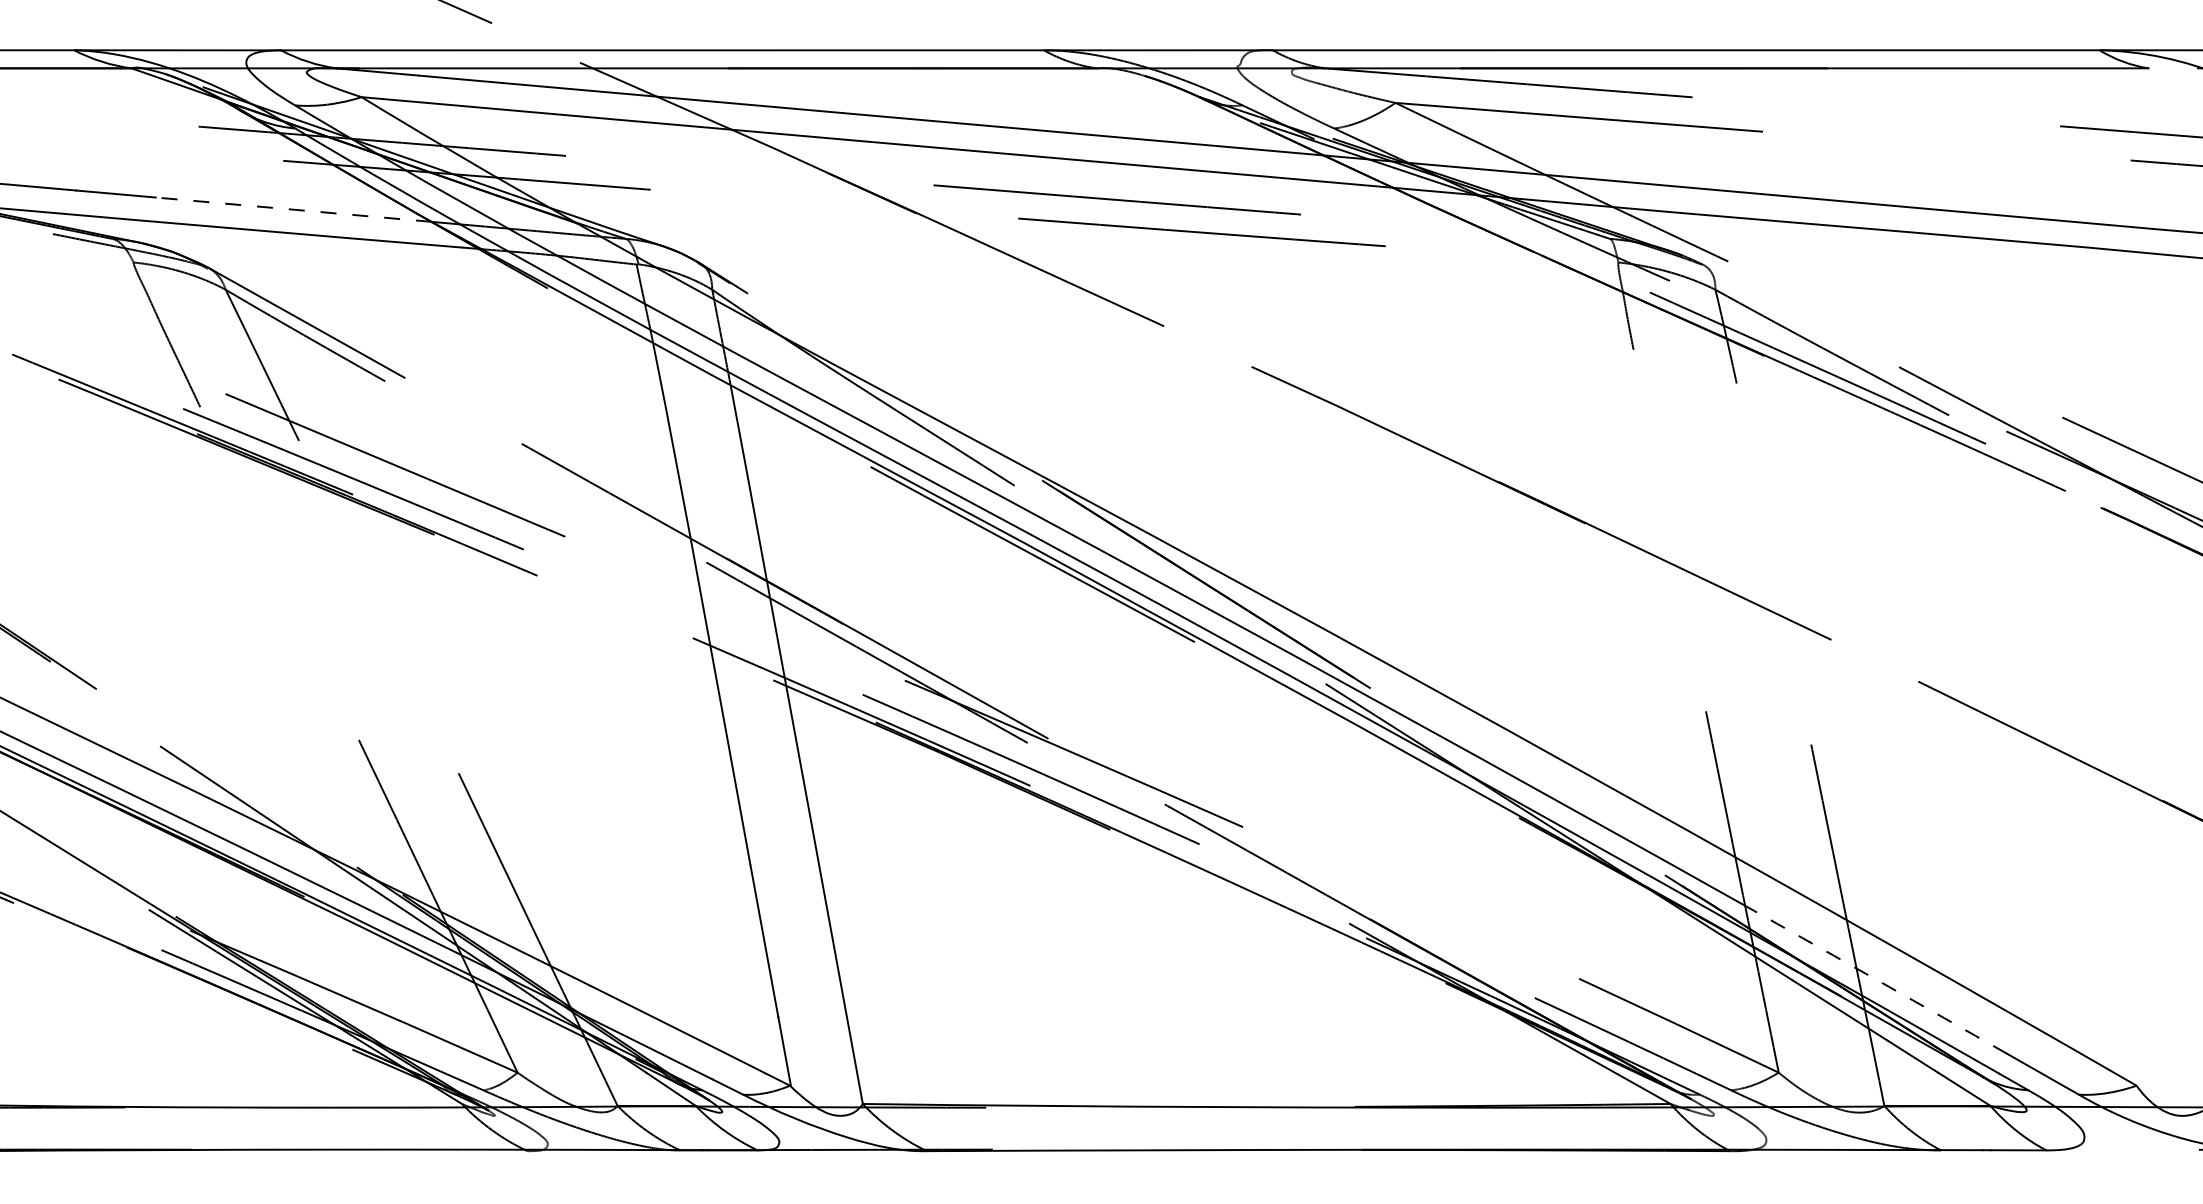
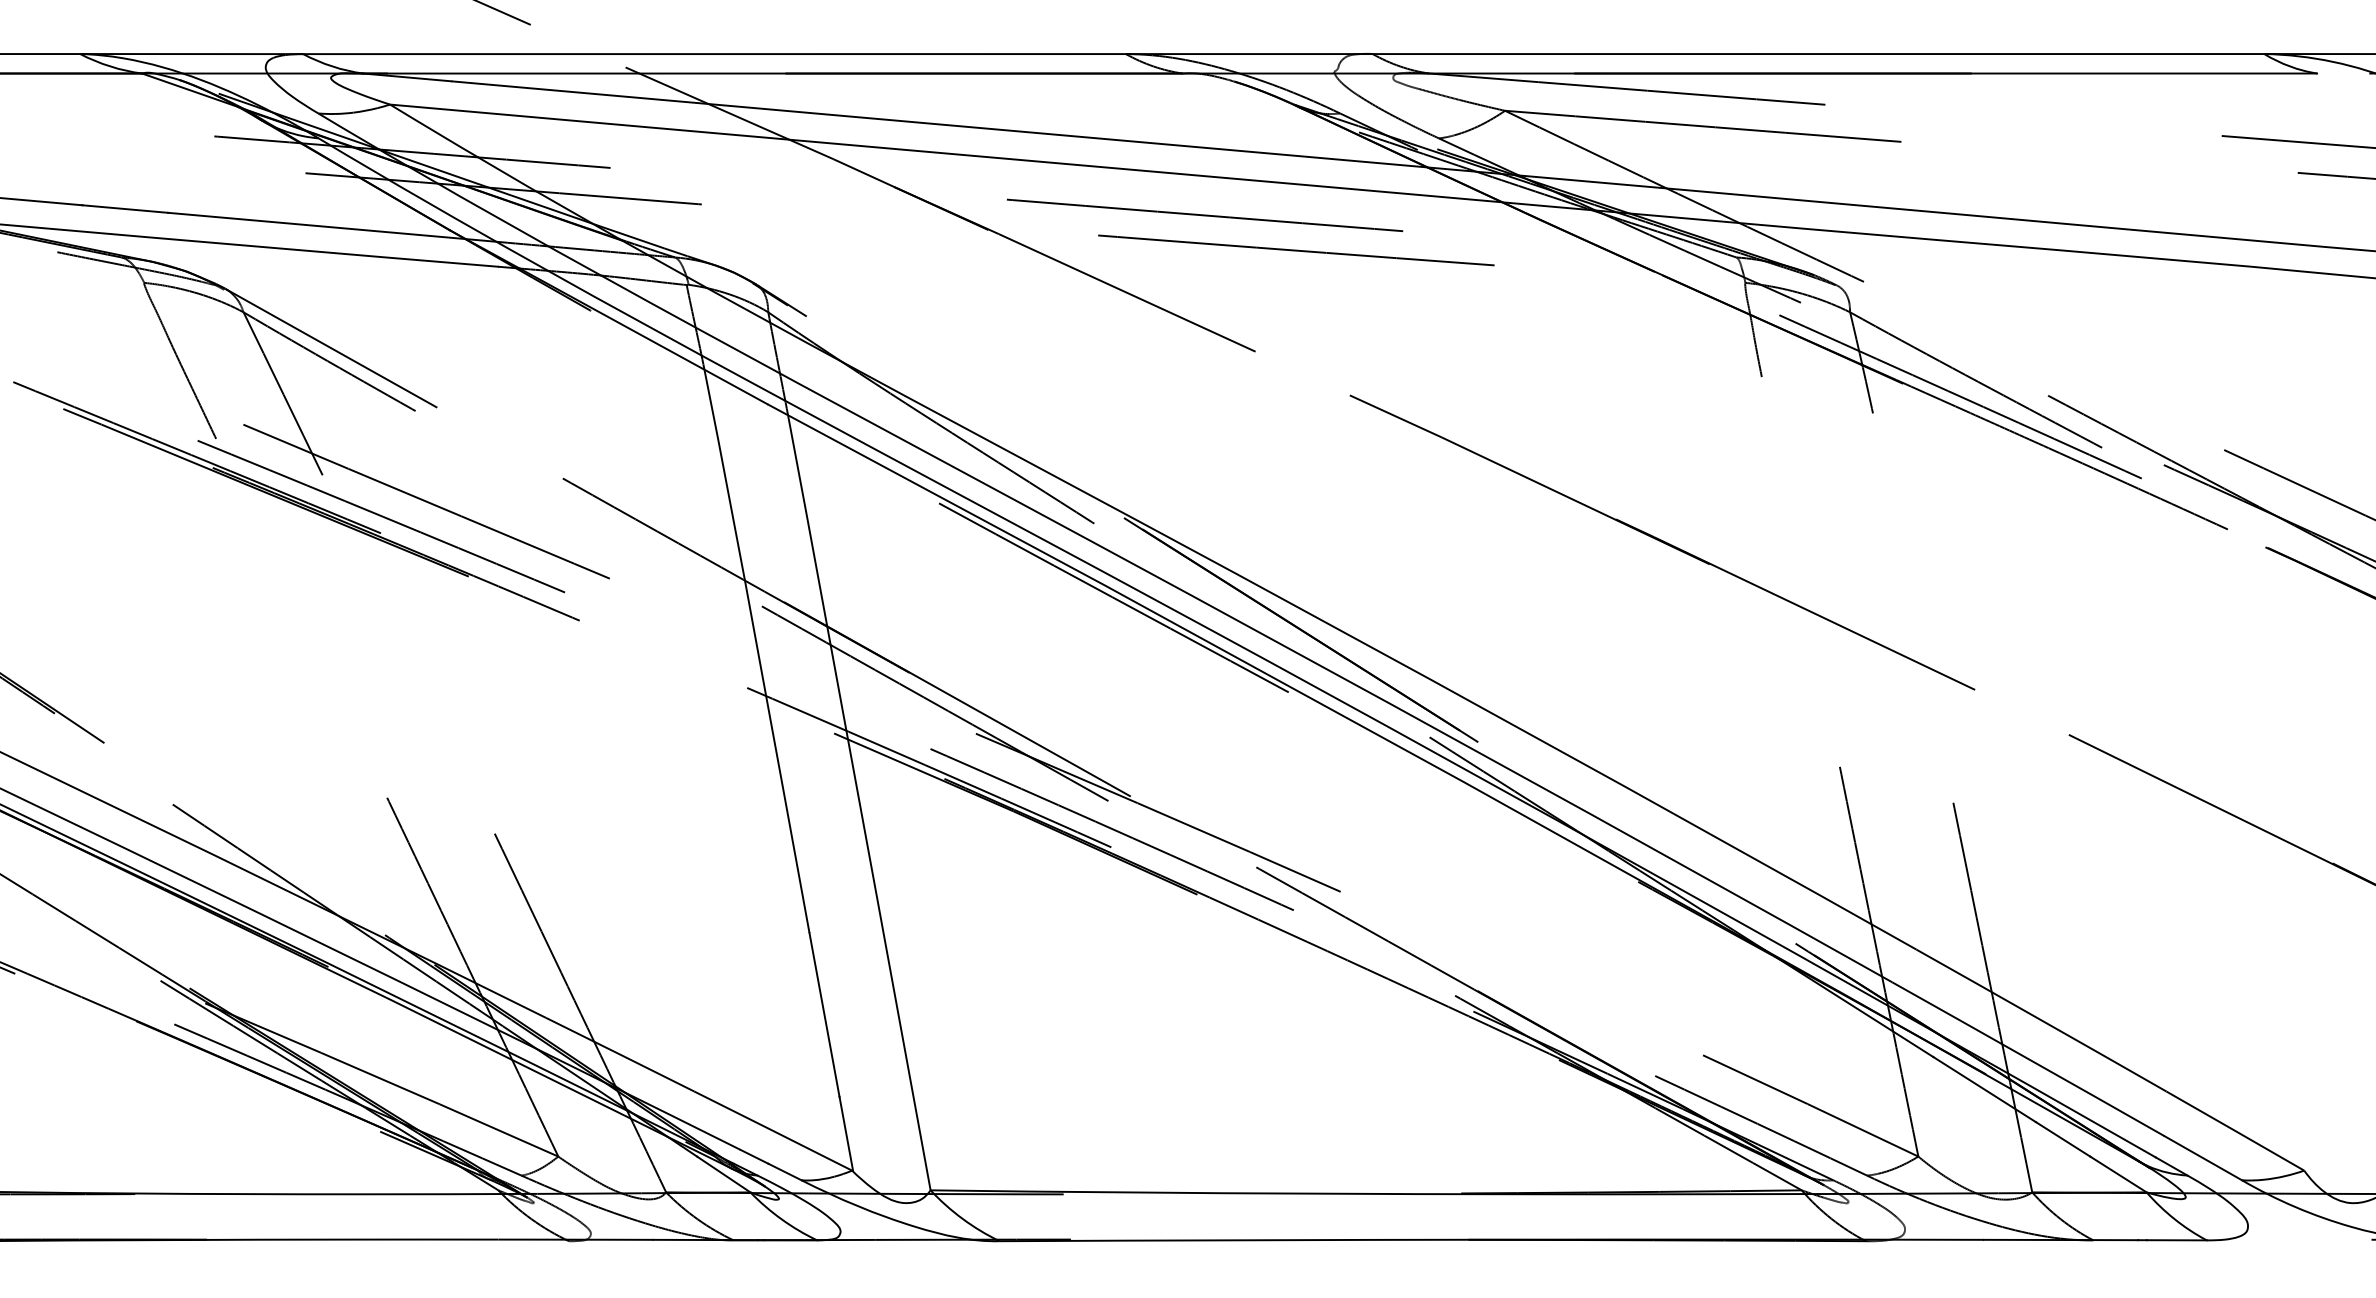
line: (293, 209) -> (316, 225), dashed -> solid
arc: (1880, 982) -> (2028, 1059), dashed -> solid

